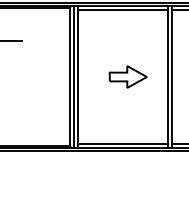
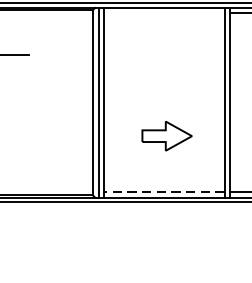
line: (123, 10) -> (164, 13), removed
part: (127, 76) -> (166, 135), moved
line: (122, 143) -> (163, 191), solid -> dashed

